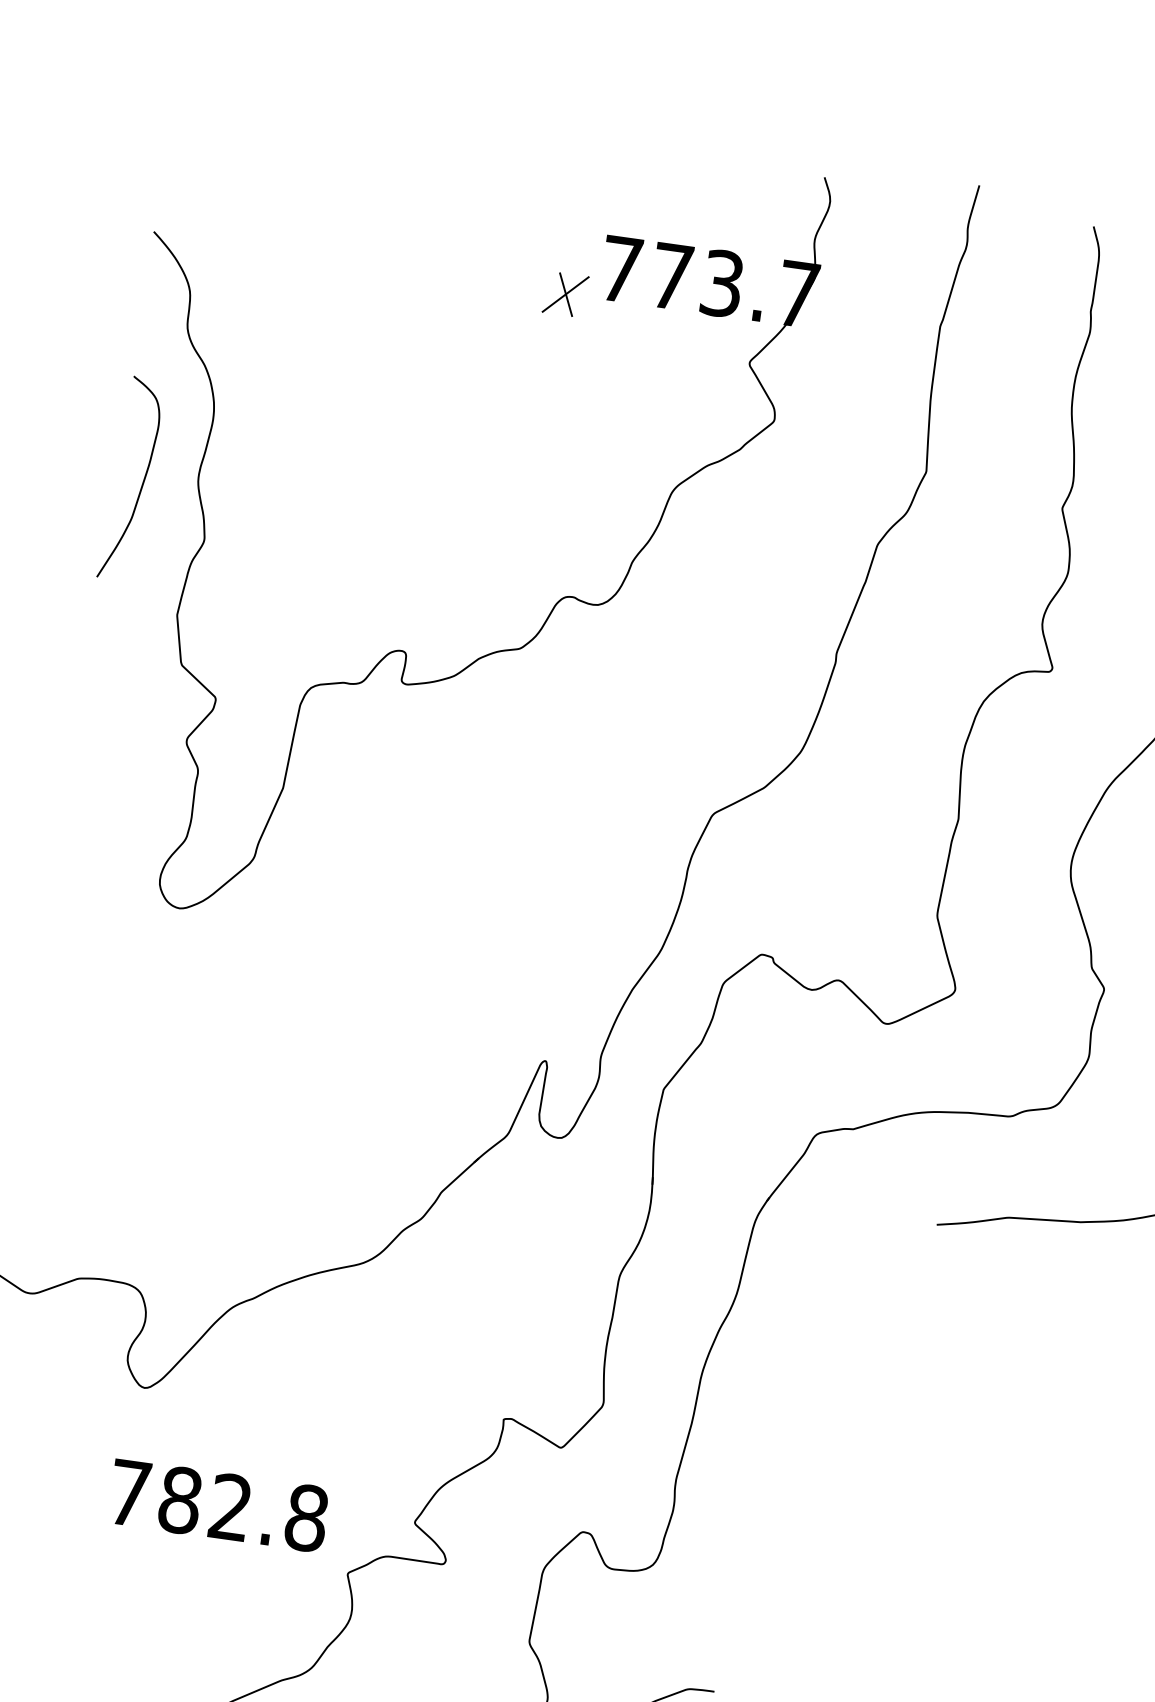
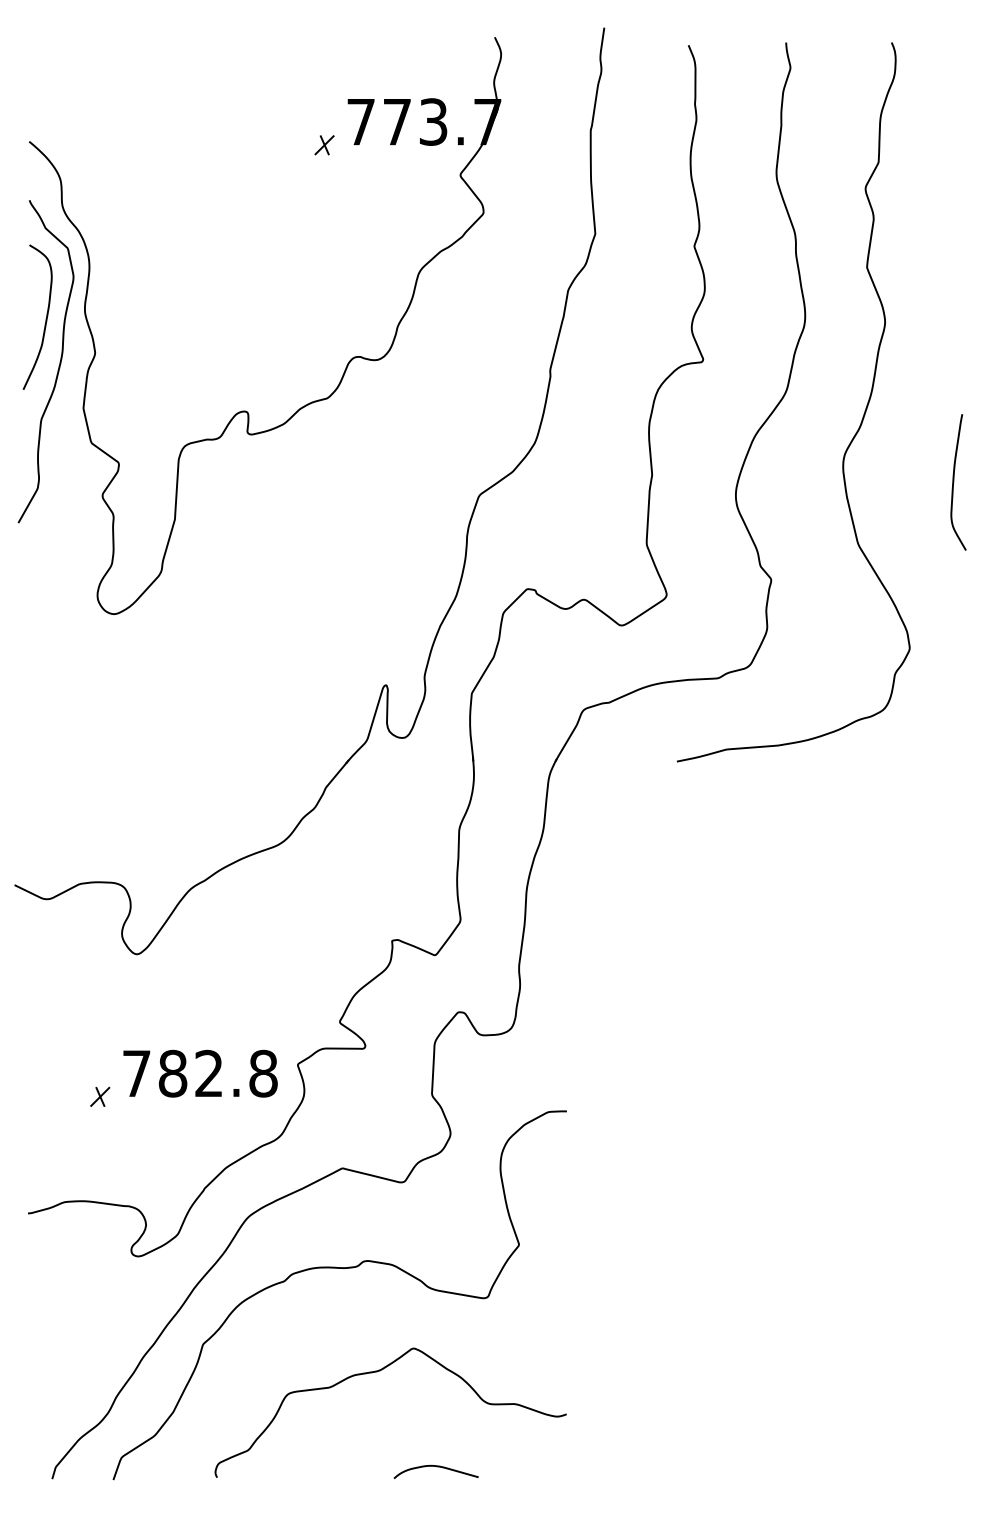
part: (565, 295) -> (324, 145), size x0.62
curve: (150, 551) -> (58, 366), added
text: (218, 1505) -> (200, 1073), moved
part: (65, 1579) -> (100, 1096), added

